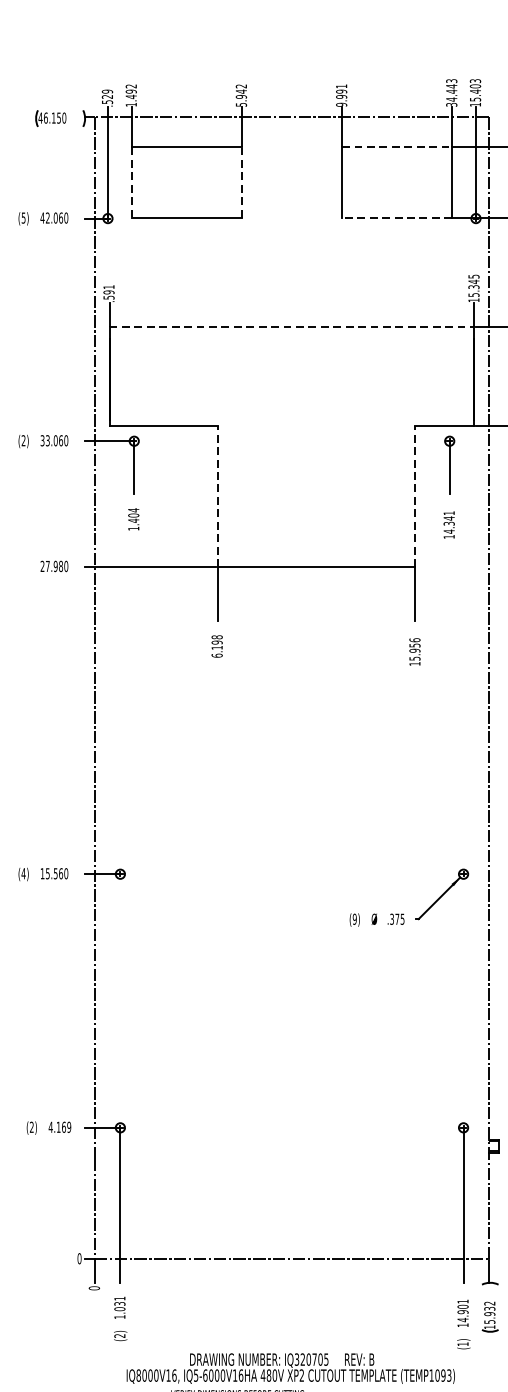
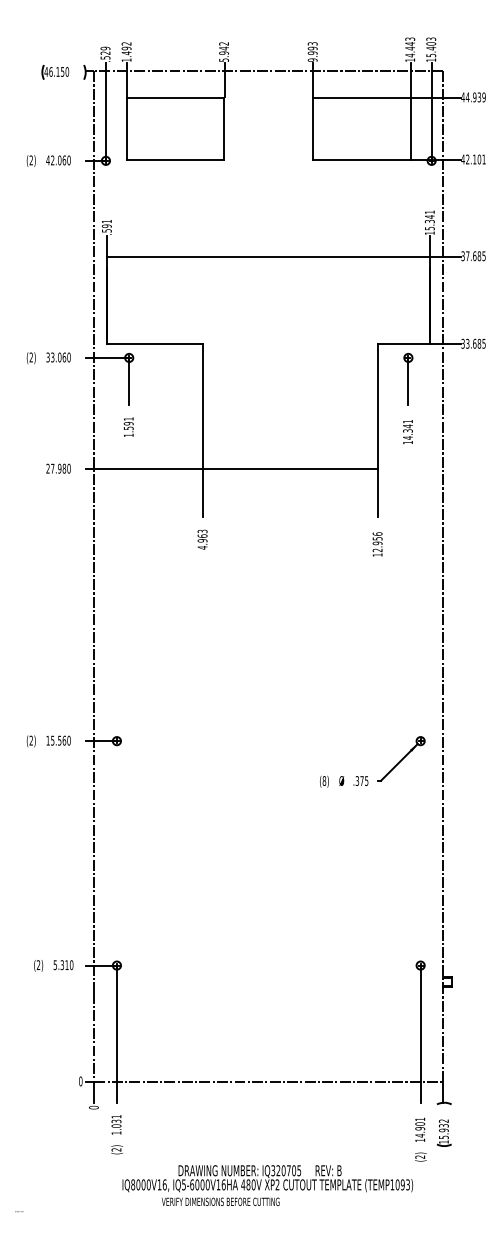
text: (341, 85) -> (312, 43), 9.991 -> 9.993
text: (452, 104) -> (410, 59), 34.443 -> 14.443
line: (396, 146) -> (361, 97), dashed -> solid
line: (241, 181) -> (224, 128), dashed -> solid
line: (132, 183) -> (127, 129), dashed -> solid
line: (396, 217) -> (361, 159), dashed -> solid
text: (22, 218) -> (30, 160), (5) -> (2)
text: (473, 275) -> (429, 211), 15.345 -> 15.341
line: (292, 326) -> (269, 256), dashed -> solid
line: (218, 496) -> (203, 406), dashed -> solid
line: (415, 496) -> (378, 406), dashed -> solid
text: (133, 515) -> (128, 423), 1.404 -> 1.591
text: (217, 646) -> (202, 539), 6.198 -> 4.963
text: (414, 658) -> (377, 550), 15.956 -> 12.956
text: (23, 873) -> (31, 740), (4) -> (2)
text: (354, 918) -> (324, 780), (9) -> (8)
text: (60, 1127) -> (63, 965), 4.169 -> 5.310
text: (462, 1343) -> (419, 1156), (1) -> (2)

